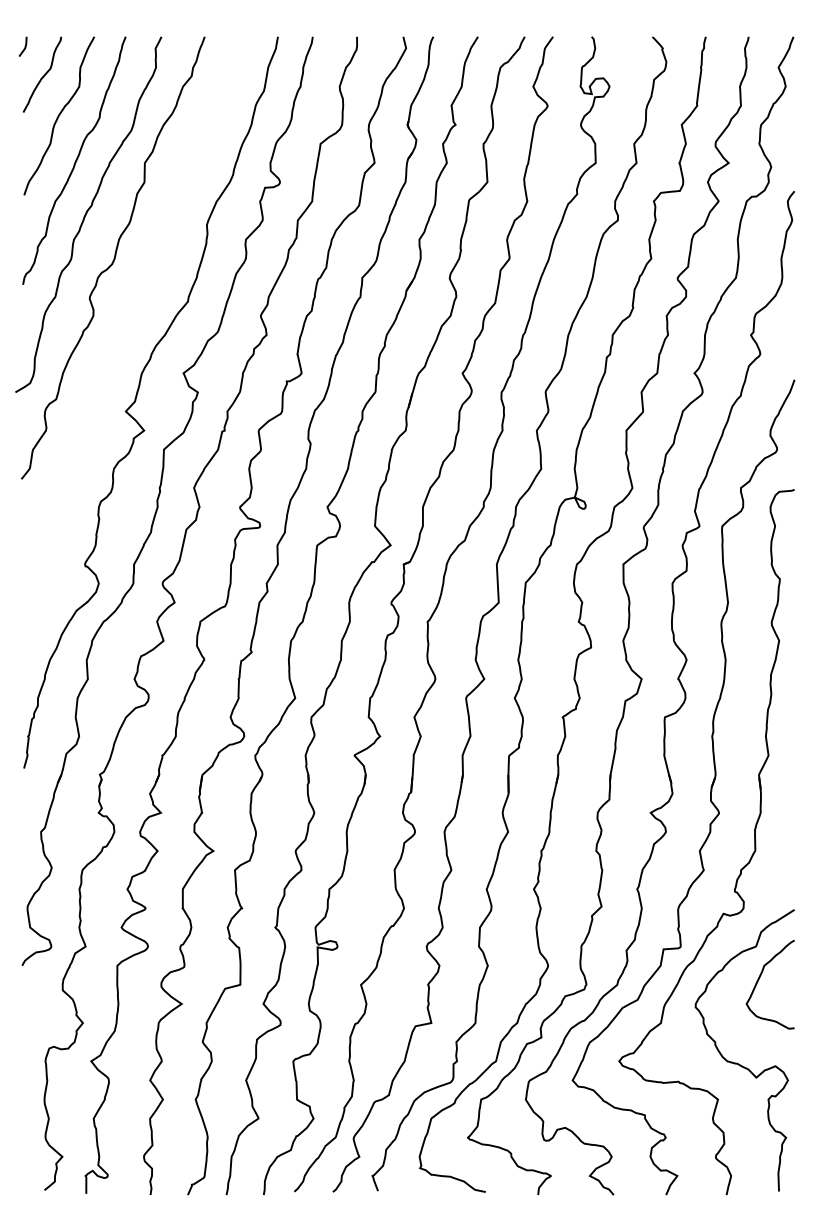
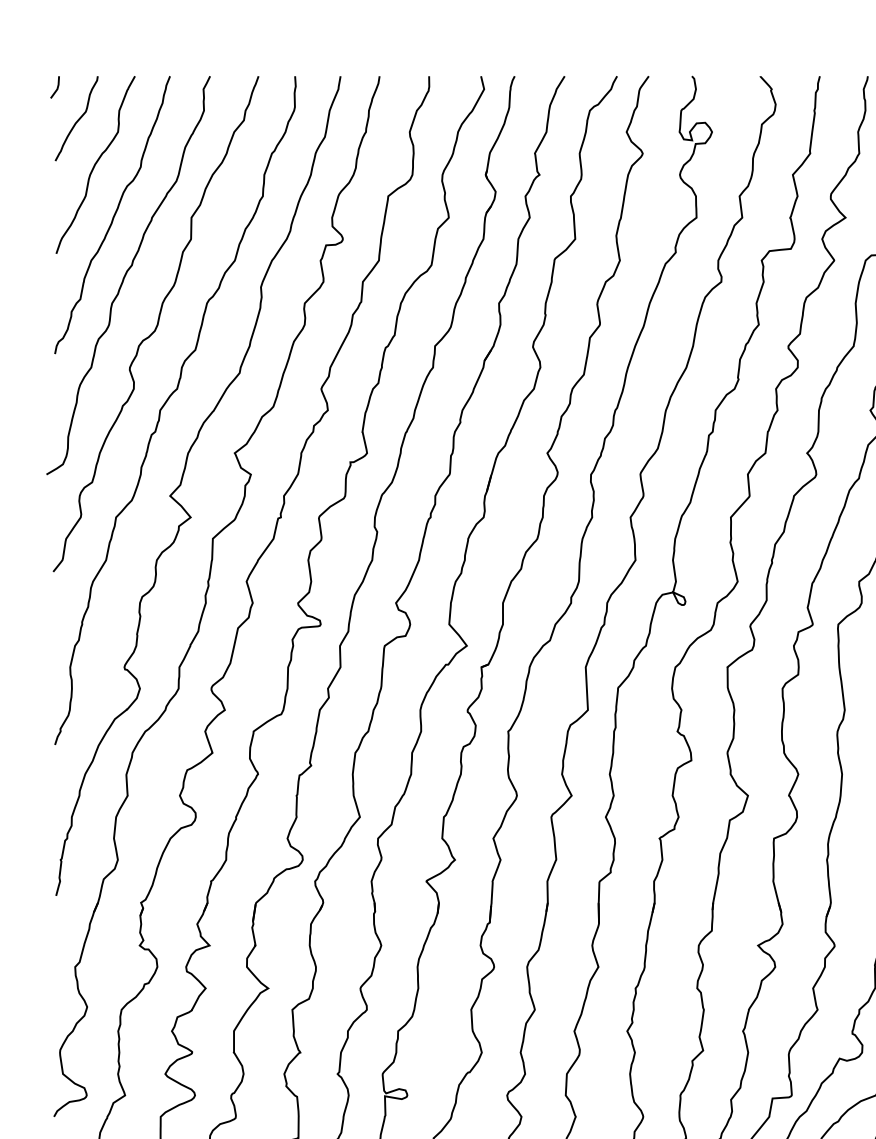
curve: (122, 329) -> (166, 404), added

